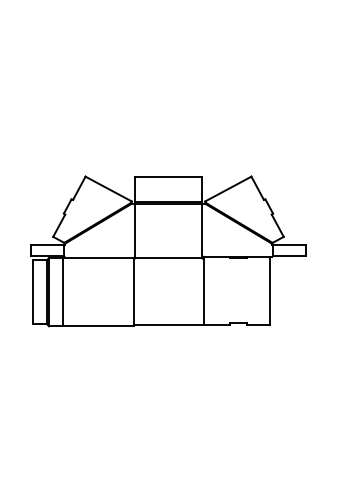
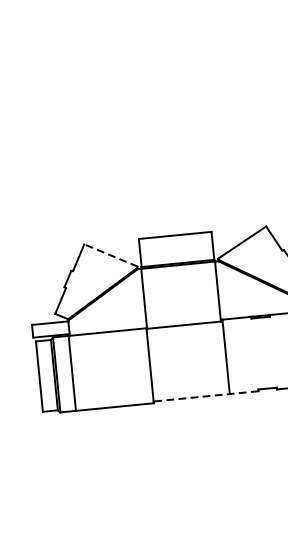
line: (108, 188) -> (110, 254), solid -> dashed
line: (182, 324) -> (206, 396), solid -> dashed

